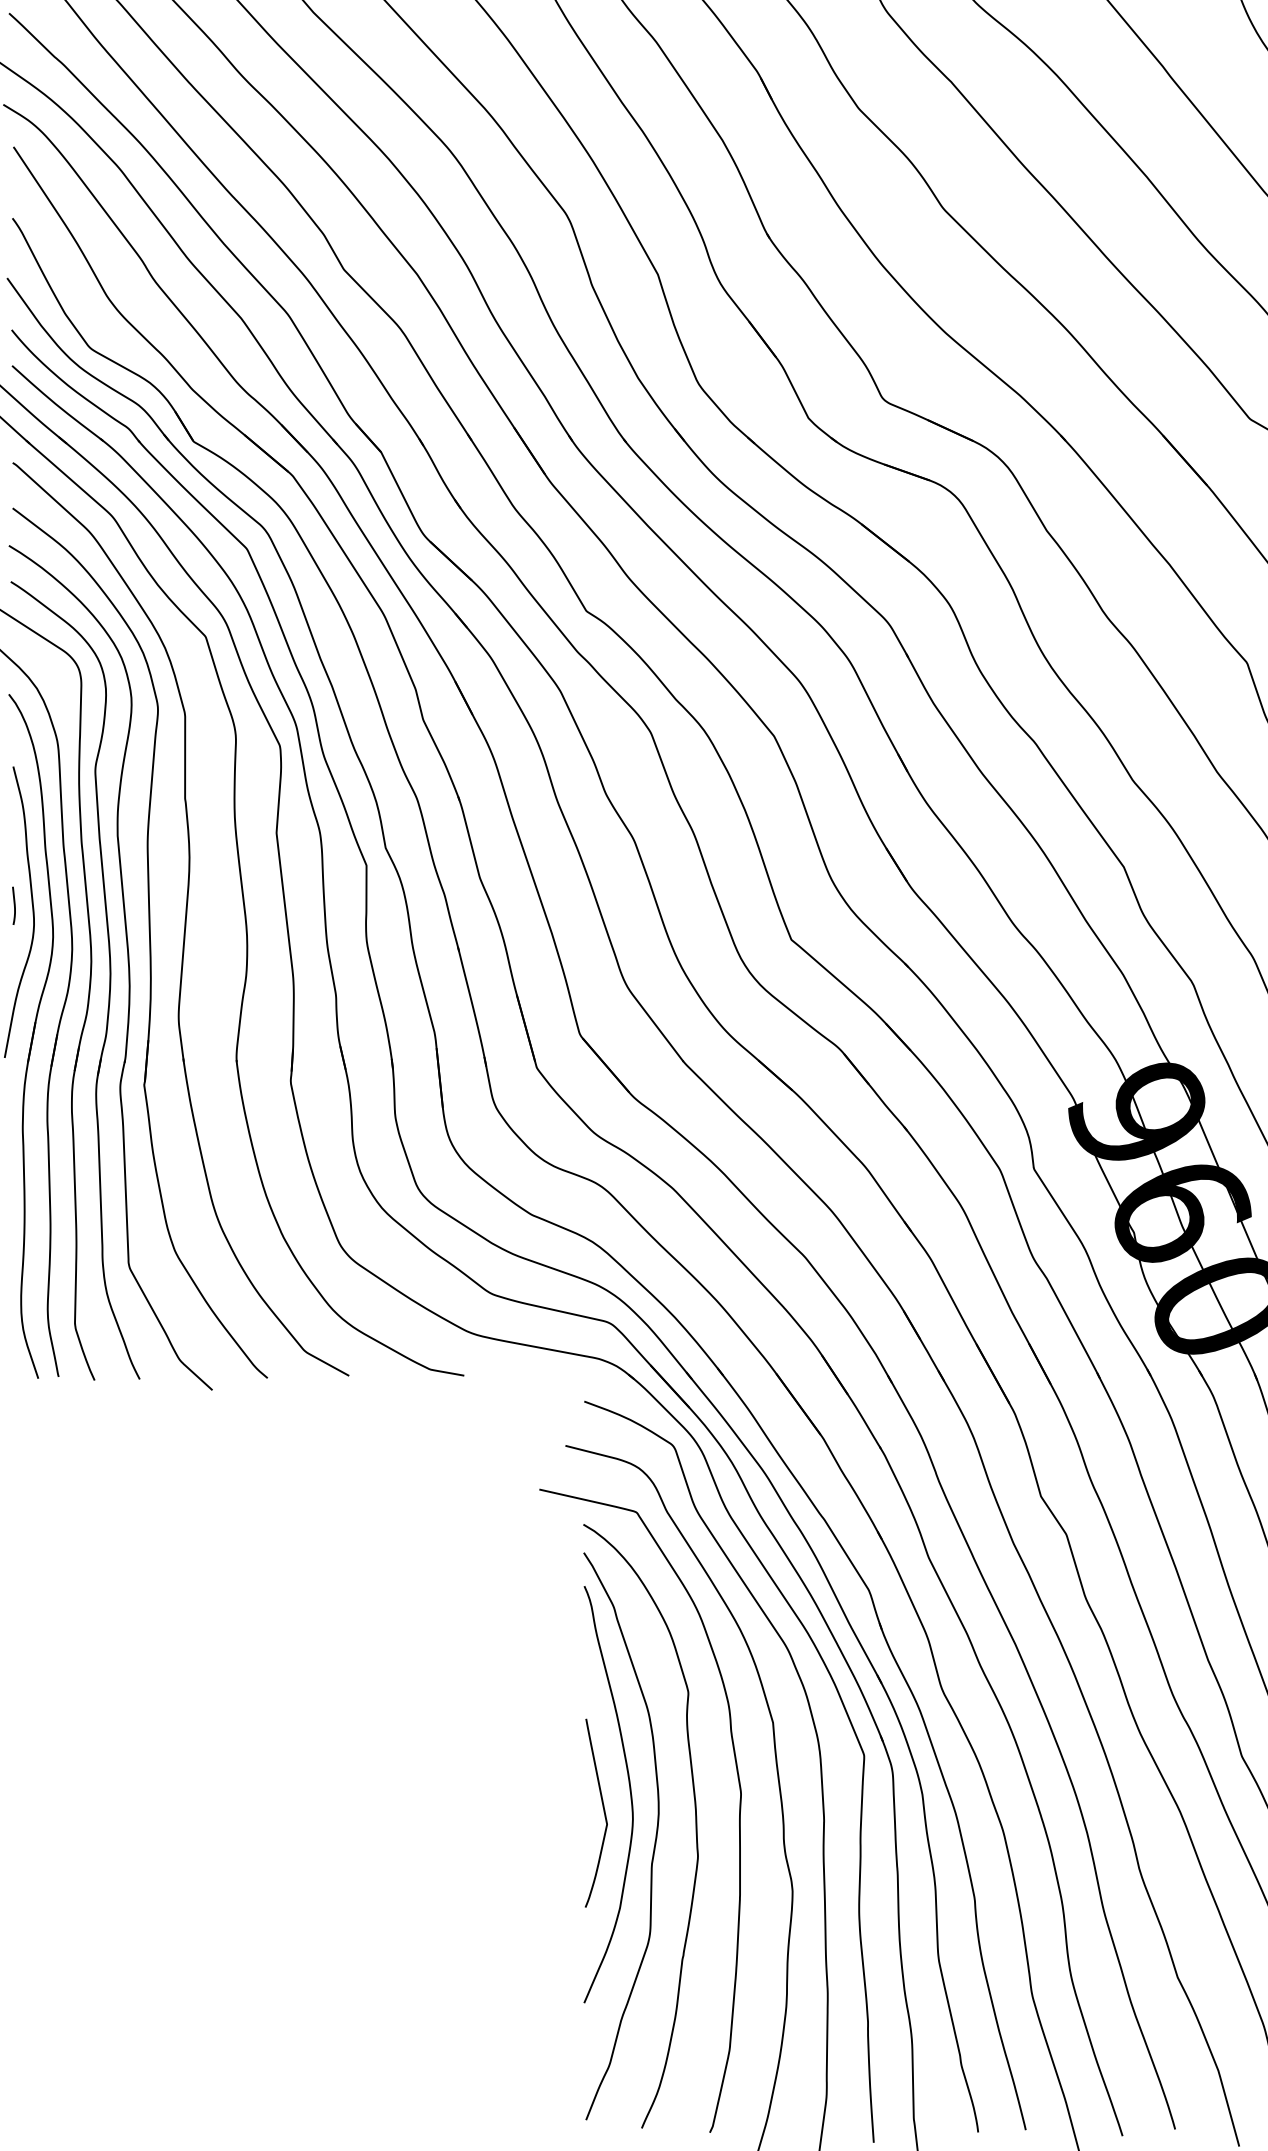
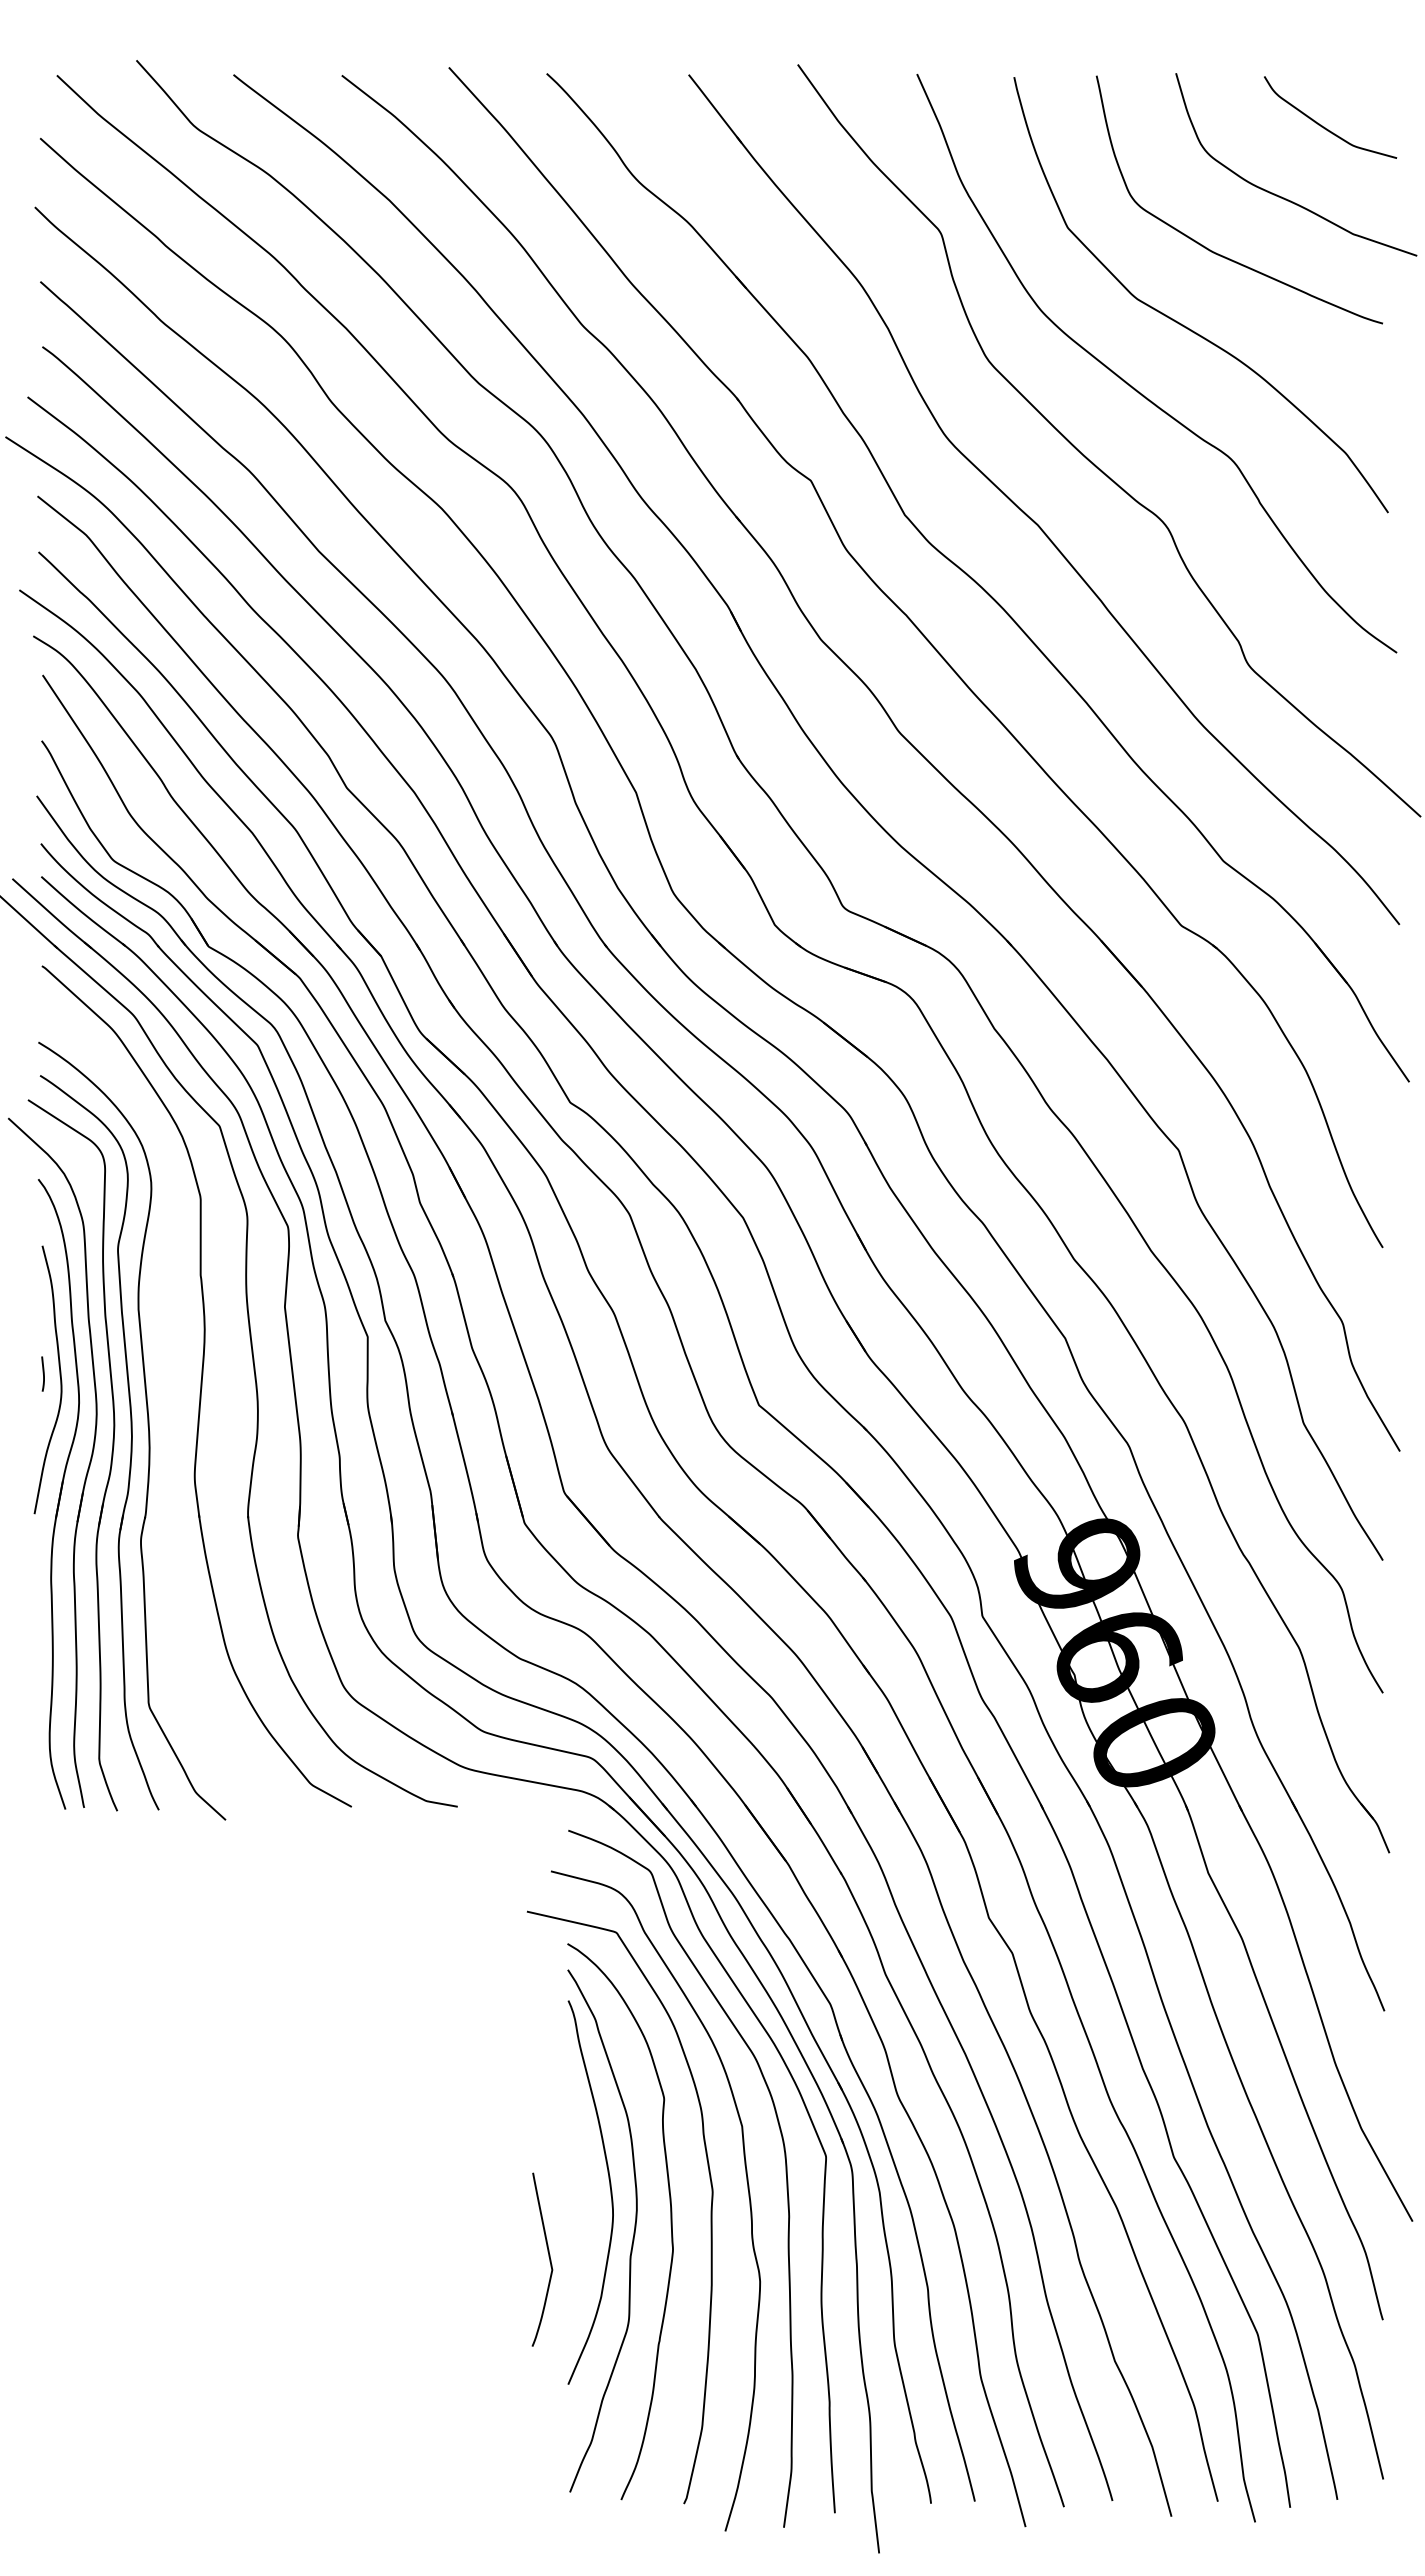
part: (149, 943) -> (167, 1408), removed
curve: (602, 1810) -> (548, 2257), moved

